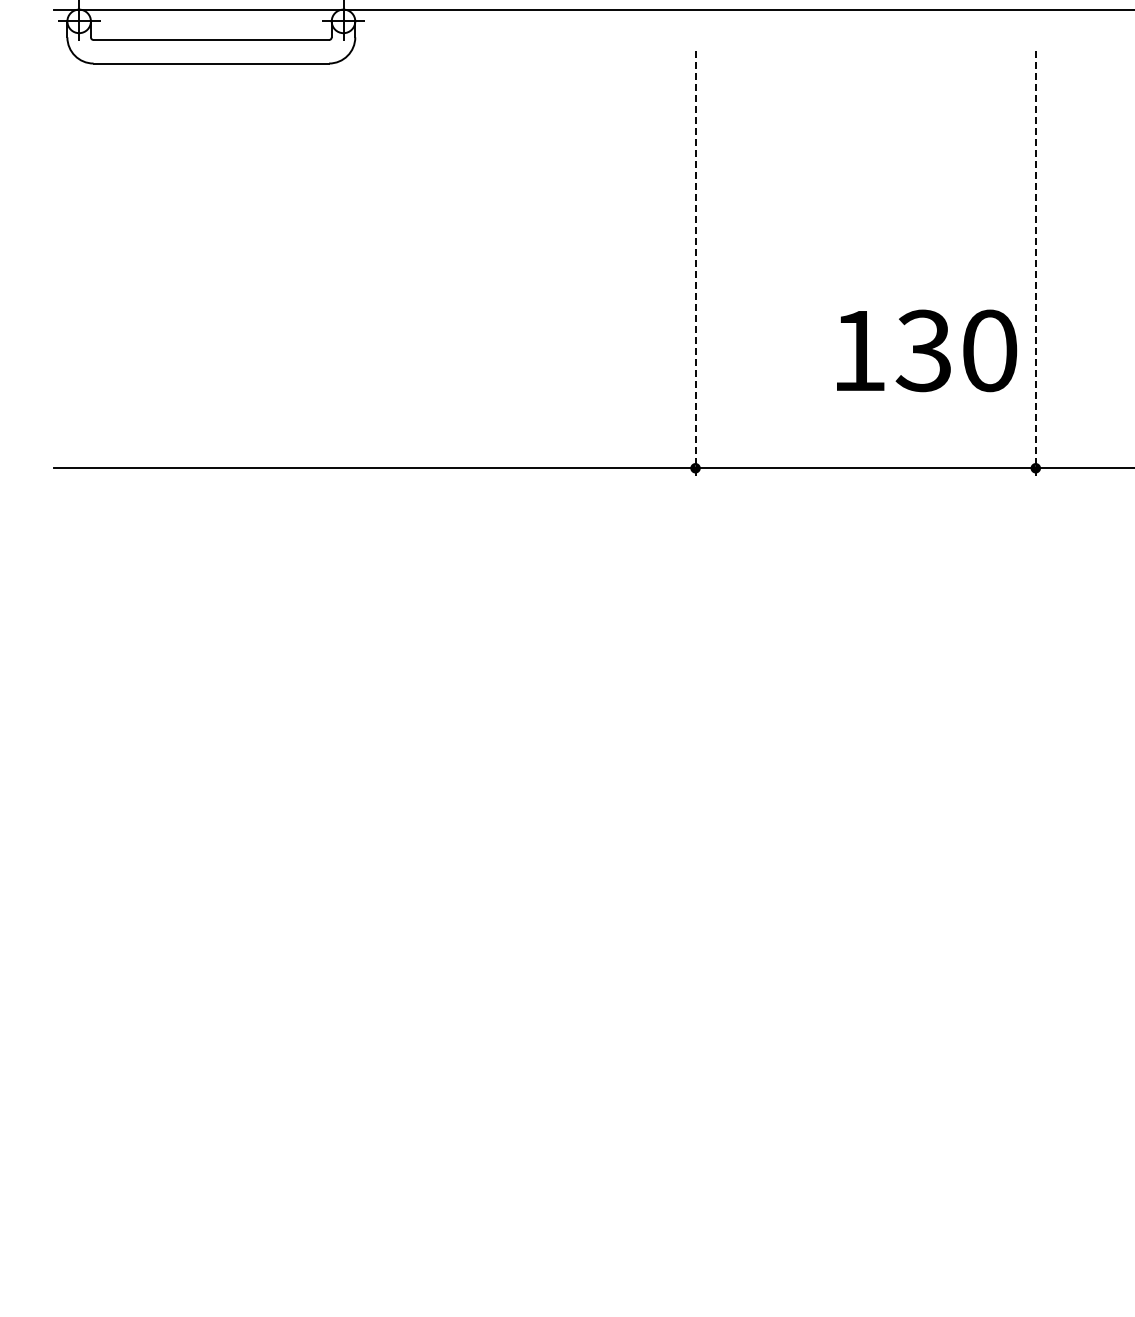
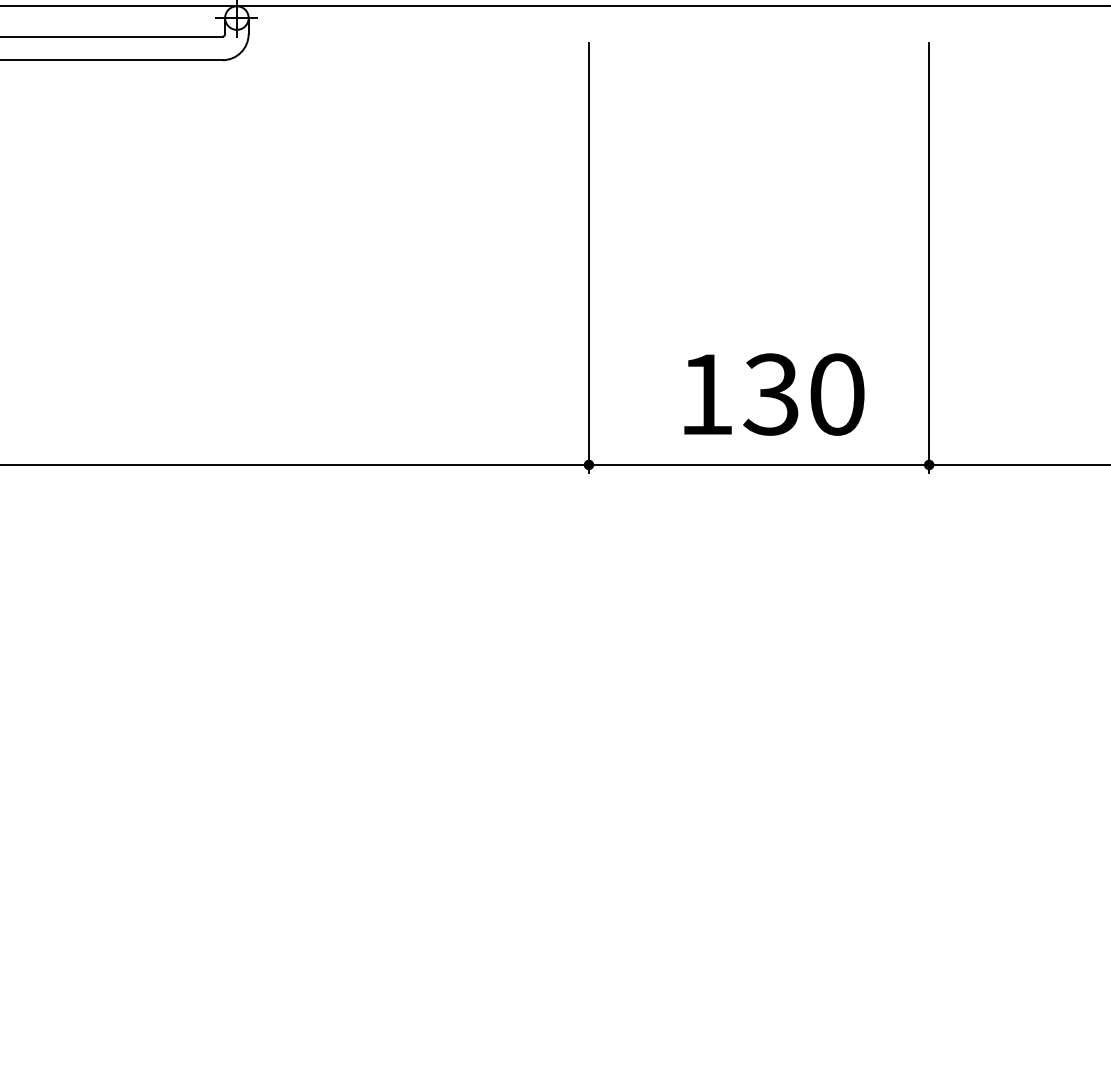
line: (695, 261) -> (588, 258), dashed -> solid
line: (1035, 261) -> (928, 258), dashed -> solid
text: (927, 350) -> (774, 394), moved

